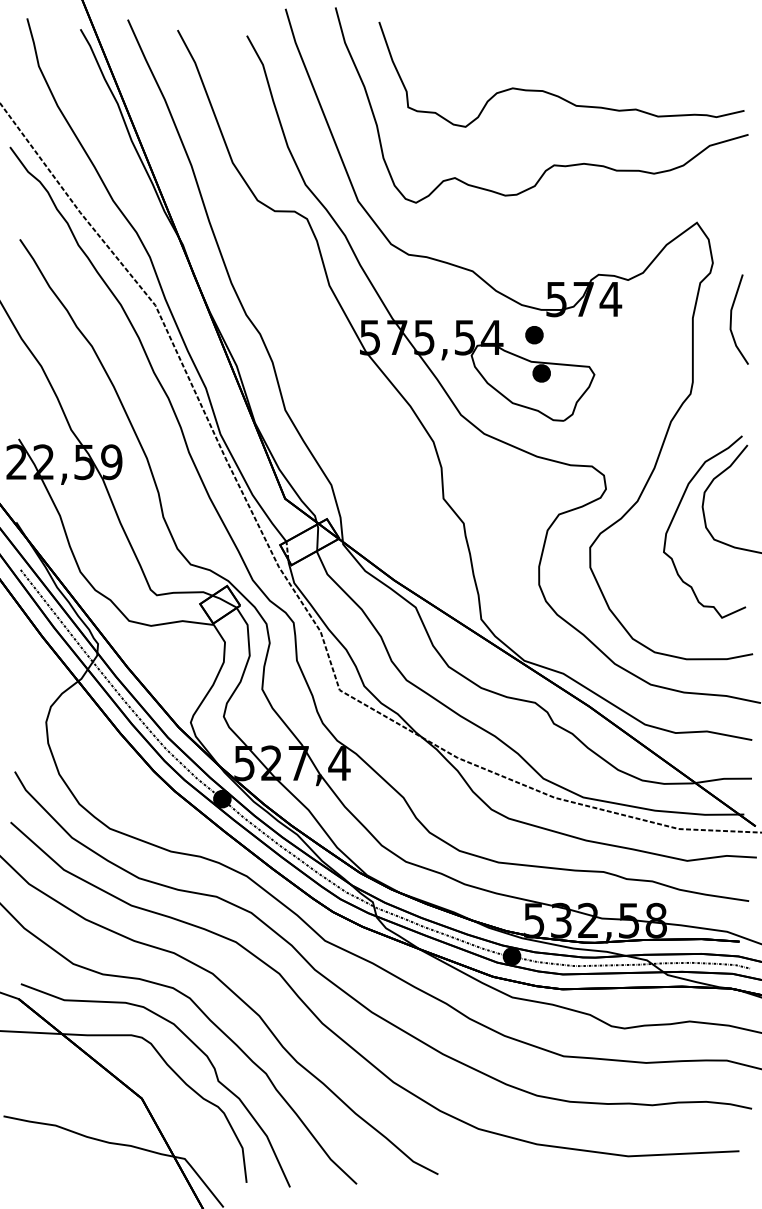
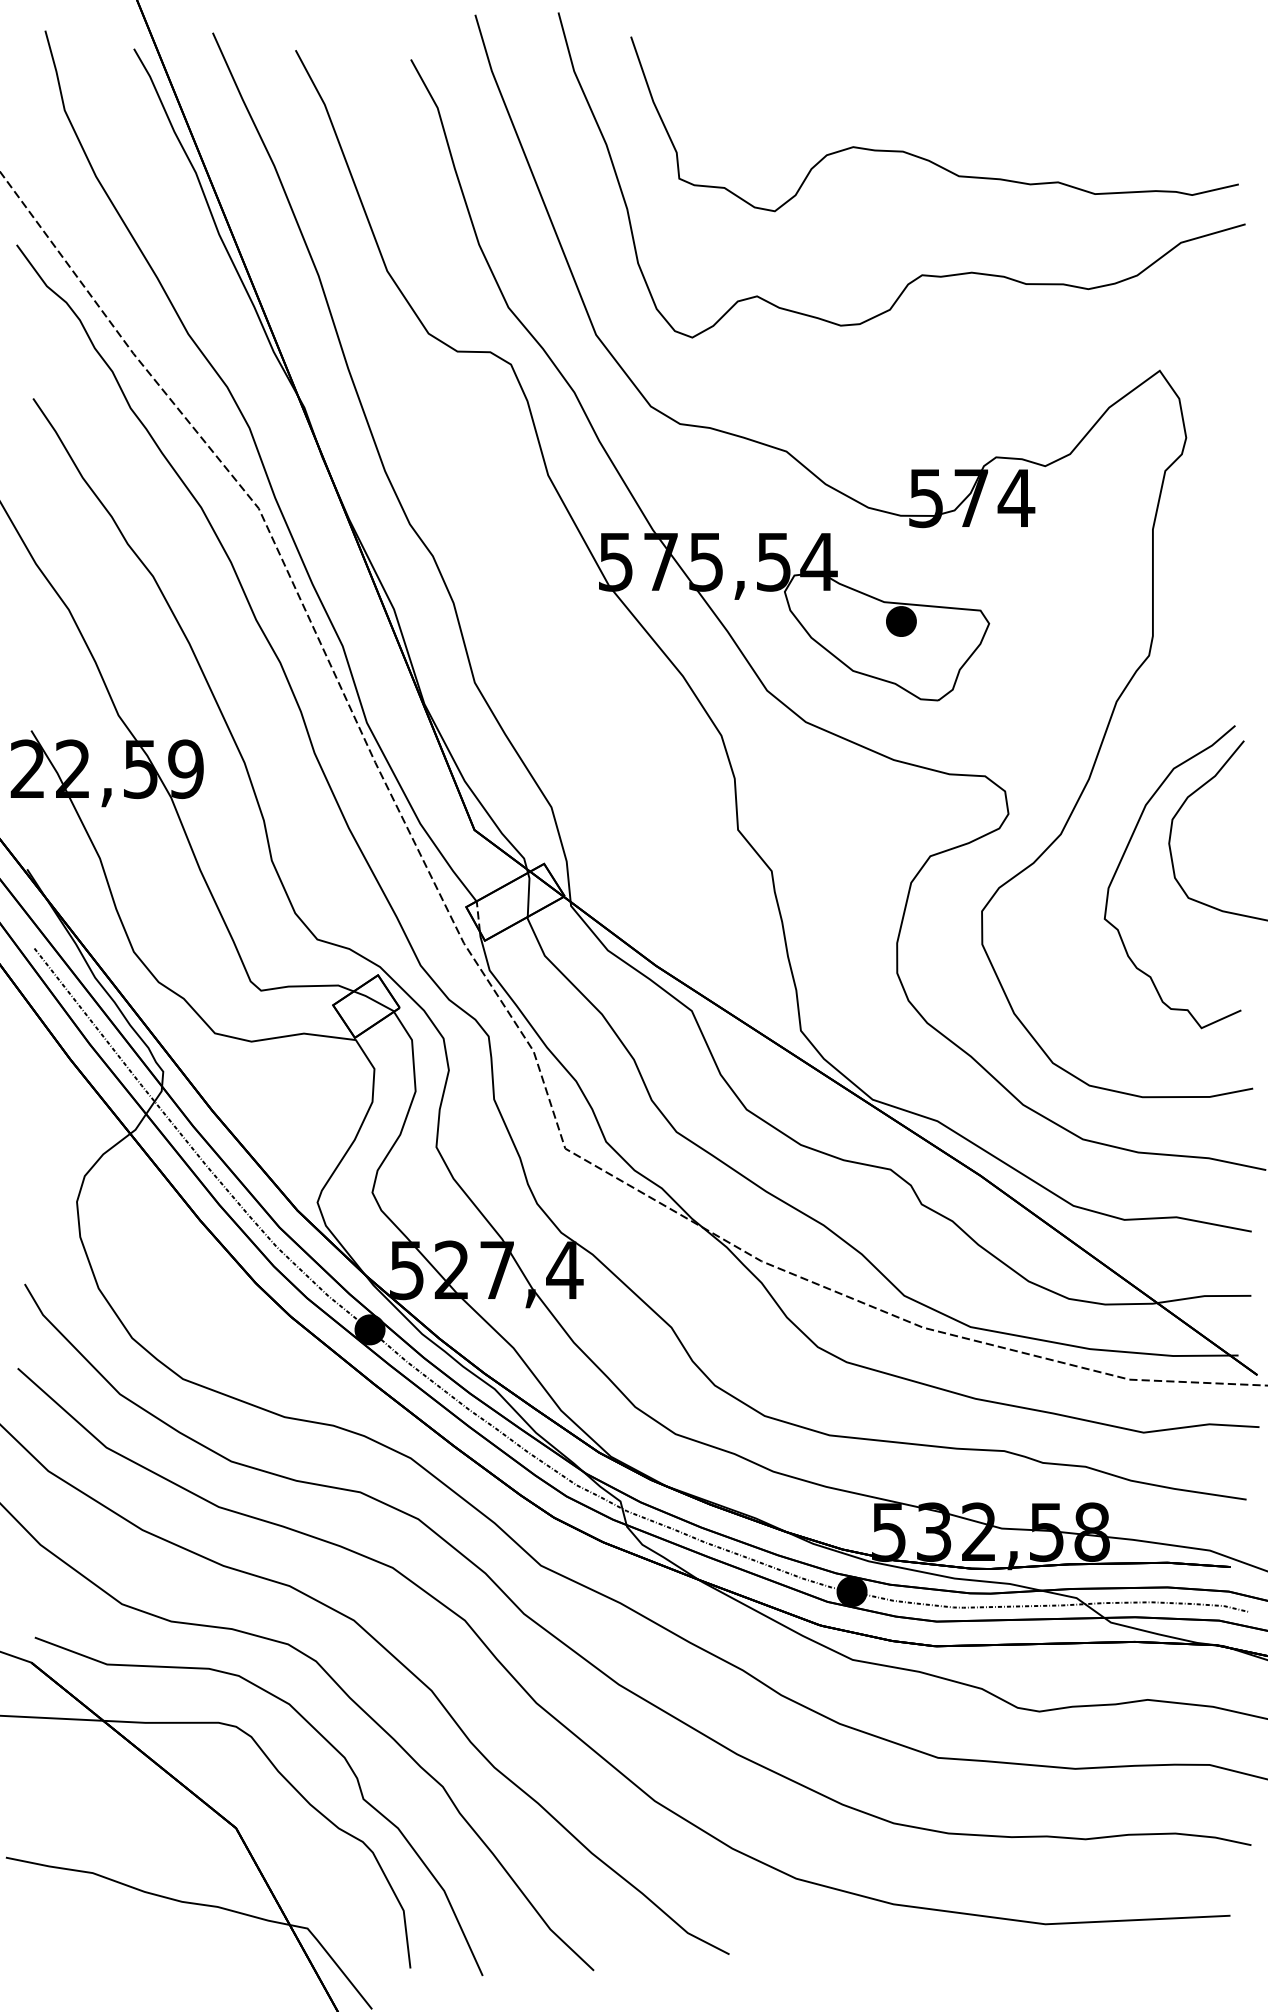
line: (731, 319) -> (1217, 531), removed
part: (534, 335) -> (889, 558), removed

